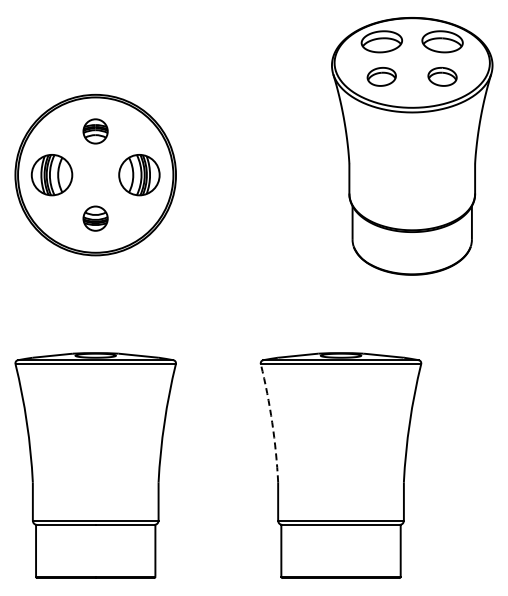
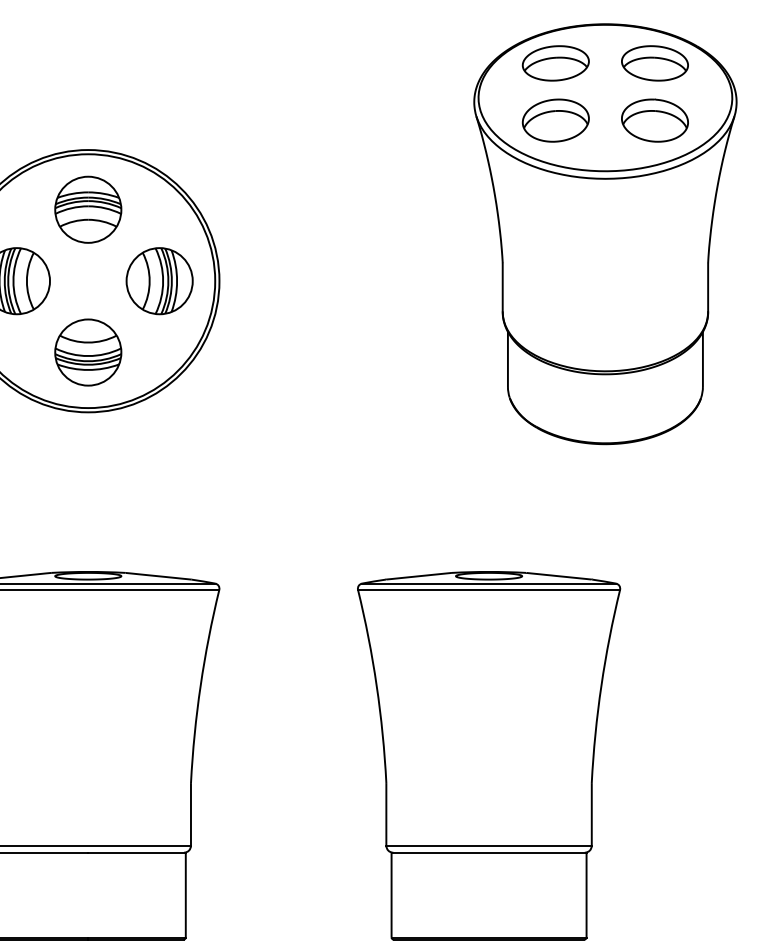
part: (381, 76) -> (555, 120), size x1.43
part: (442, 76) -> (654, 120), size x1.43
part: (95, 131) -> (87, 209), size x1.67
part: (95, 218) -> (87, 352), size x1.67
arc: (272, 422) -> (377, 685), dashed -> solid

